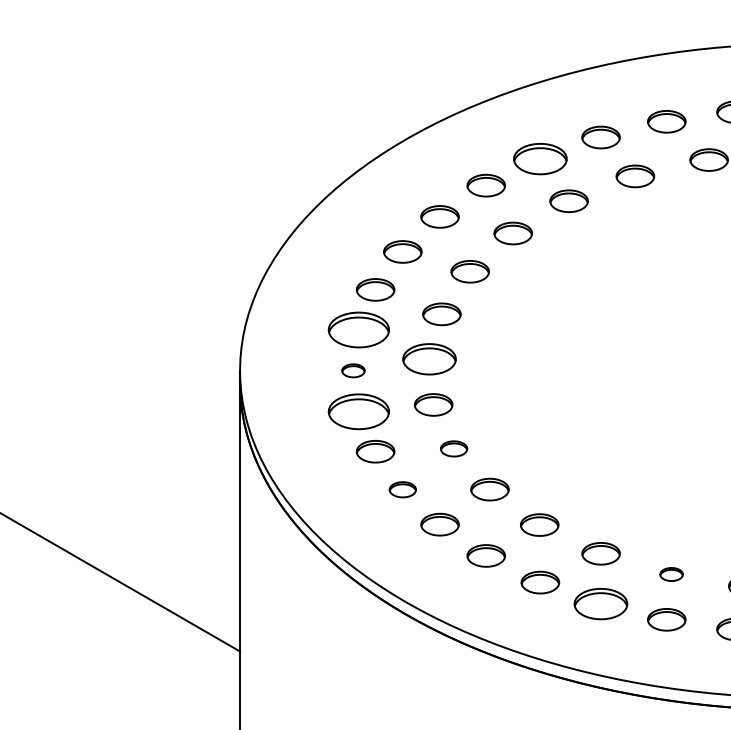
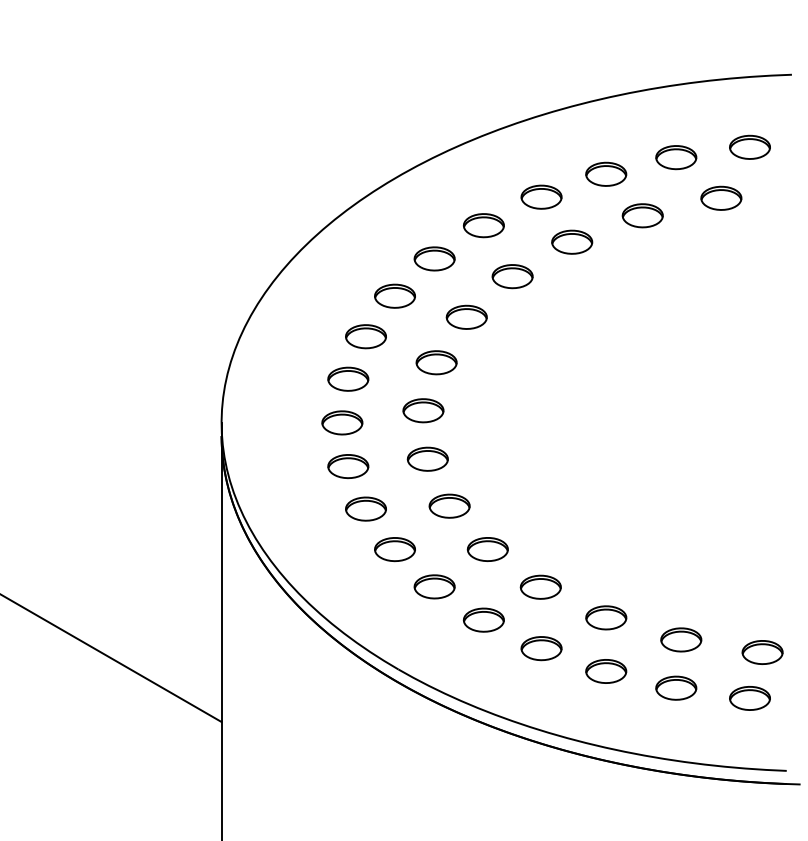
part: (540, 158) -> (541, 196), size x0.71
part: (359, 329) -> (348, 378), size x0.62
part: (429, 359) -> (423, 410), size x0.71
part: (353, 370) -> (342, 422), size x1.67
part: (359, 411) -> (348, 466), size x0.62
part: (453, 448) -> (449, 505), size x1.43
part: (402, 489) -> (394, 549), size x1.43
part: (671, 574) -> (681, 639), size x1.67
part: (601, 604) -> (606, 671), size x0.71

